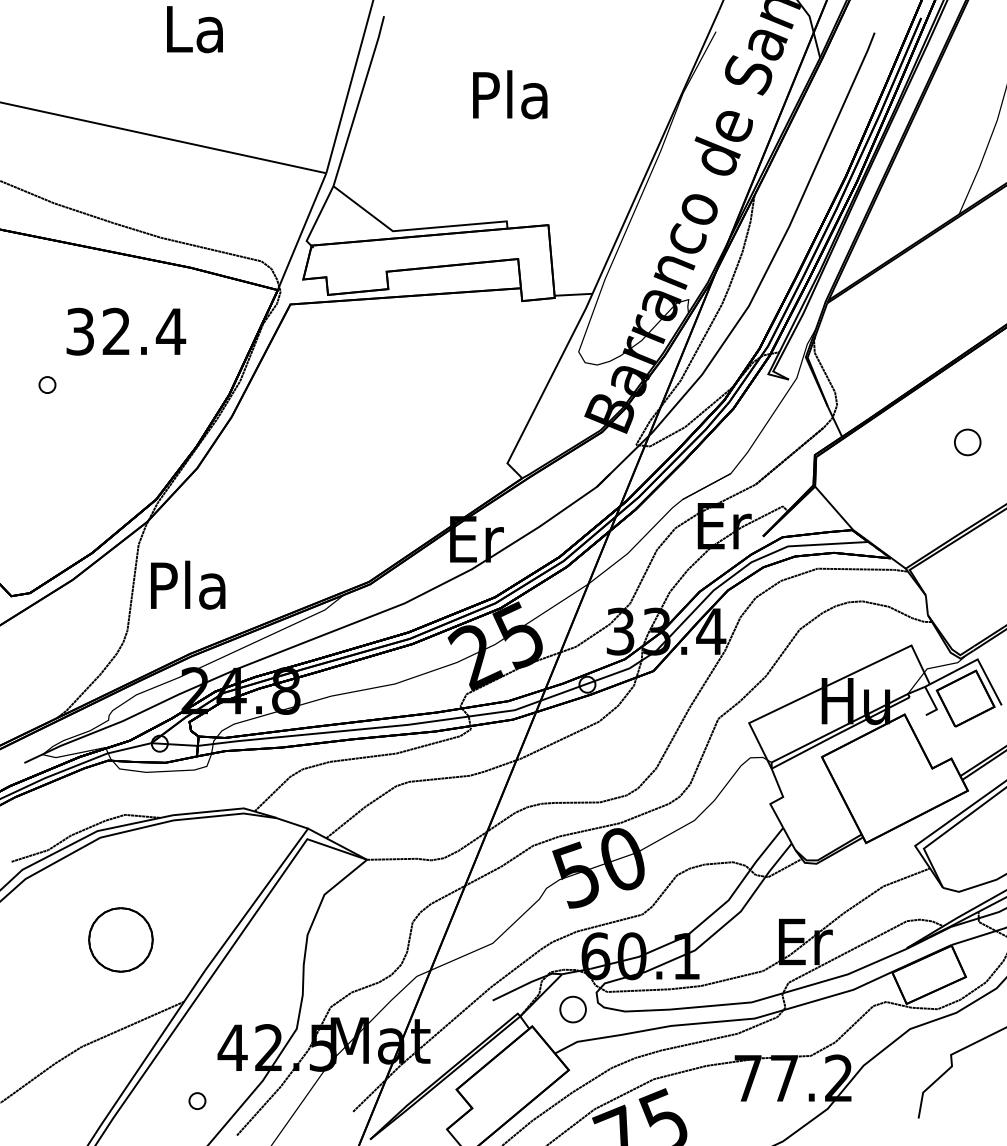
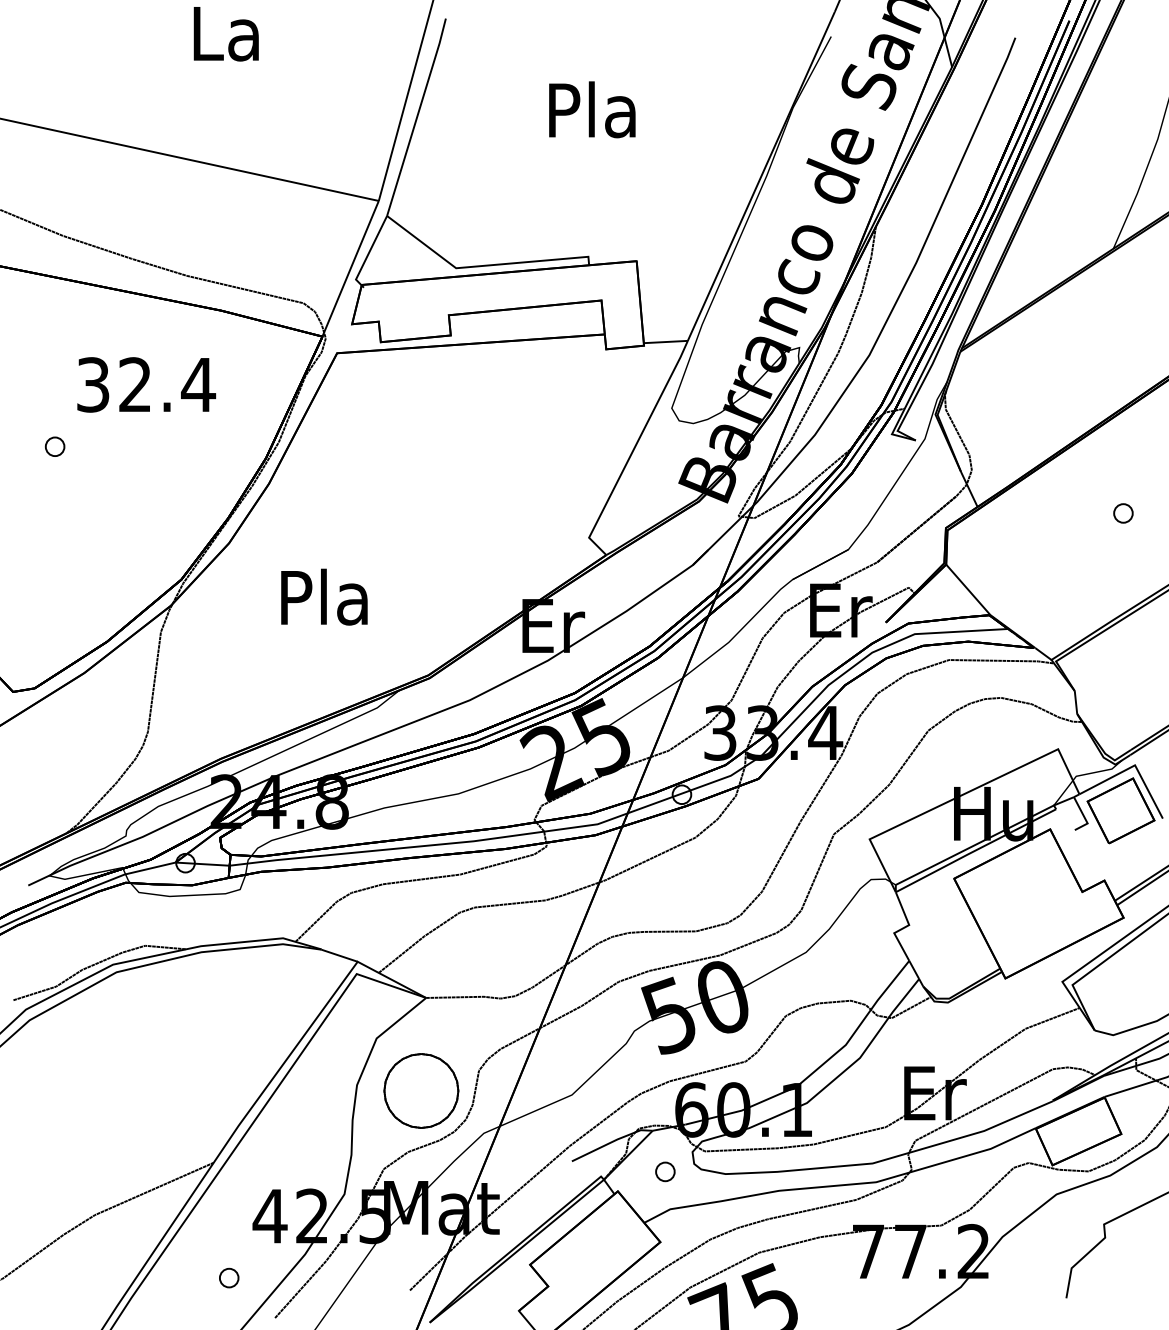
part: (967, 442) -> (1123, 513), size x0.62
text: (188, 584) -> (324, 596), moved
part: (121, 939) -> (421, 1090), moved
part: (573, 1009) -> (665, 1171), size x0.62

